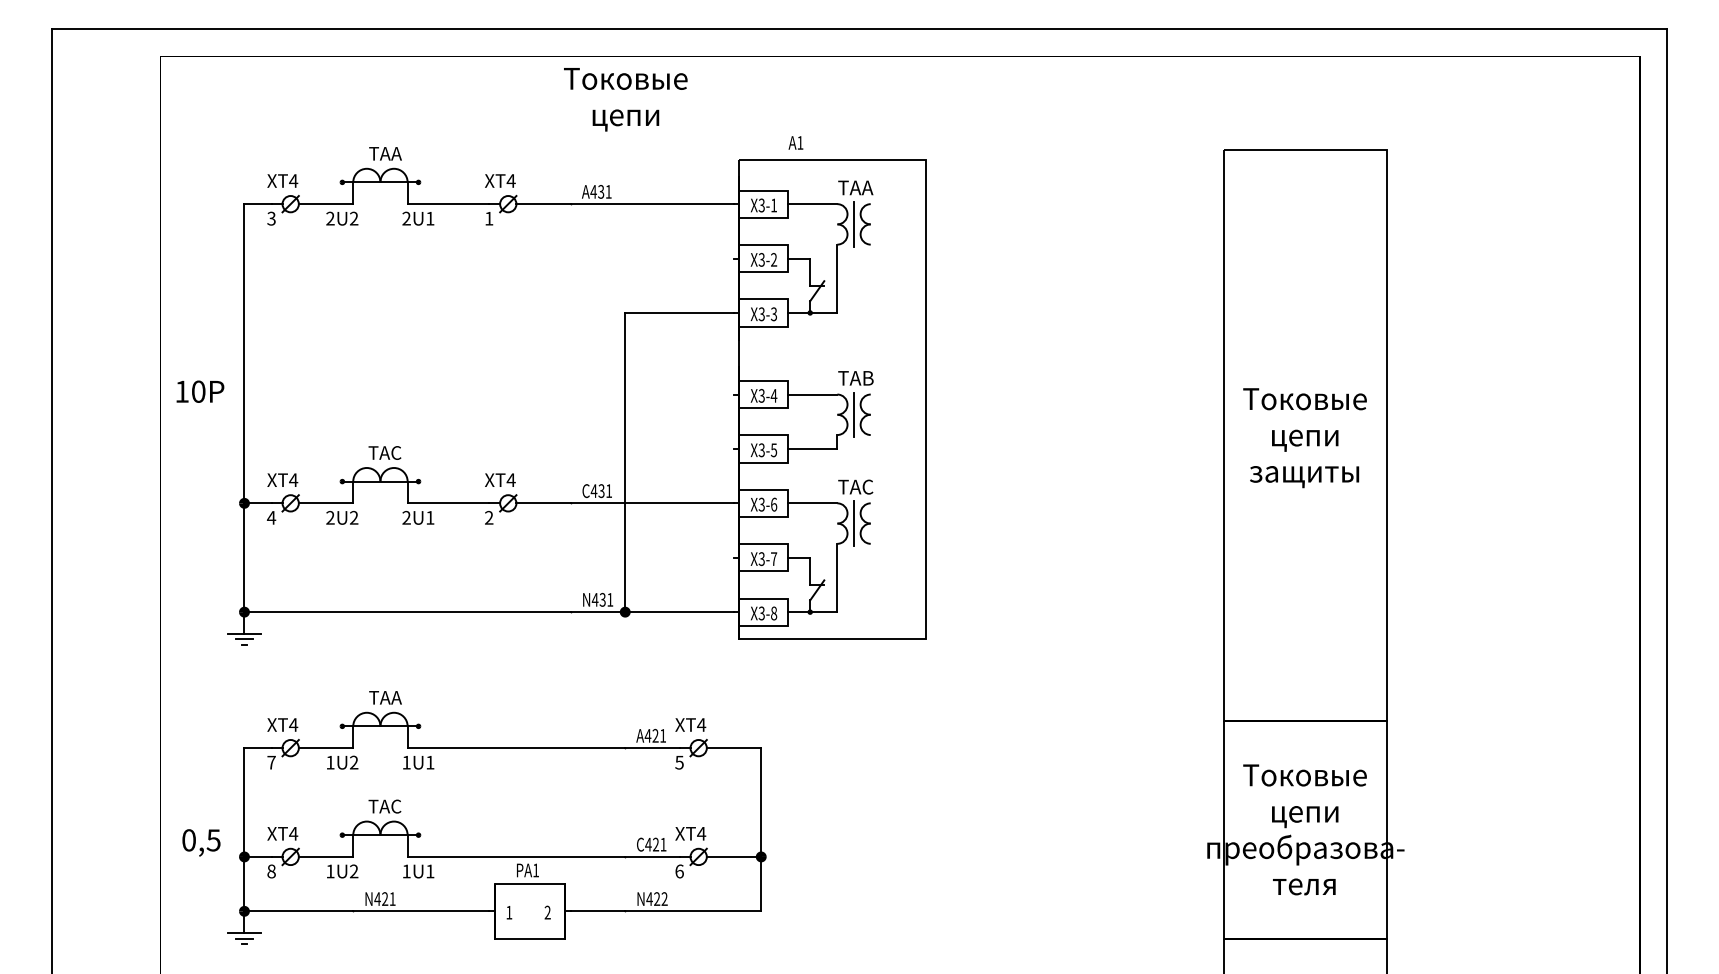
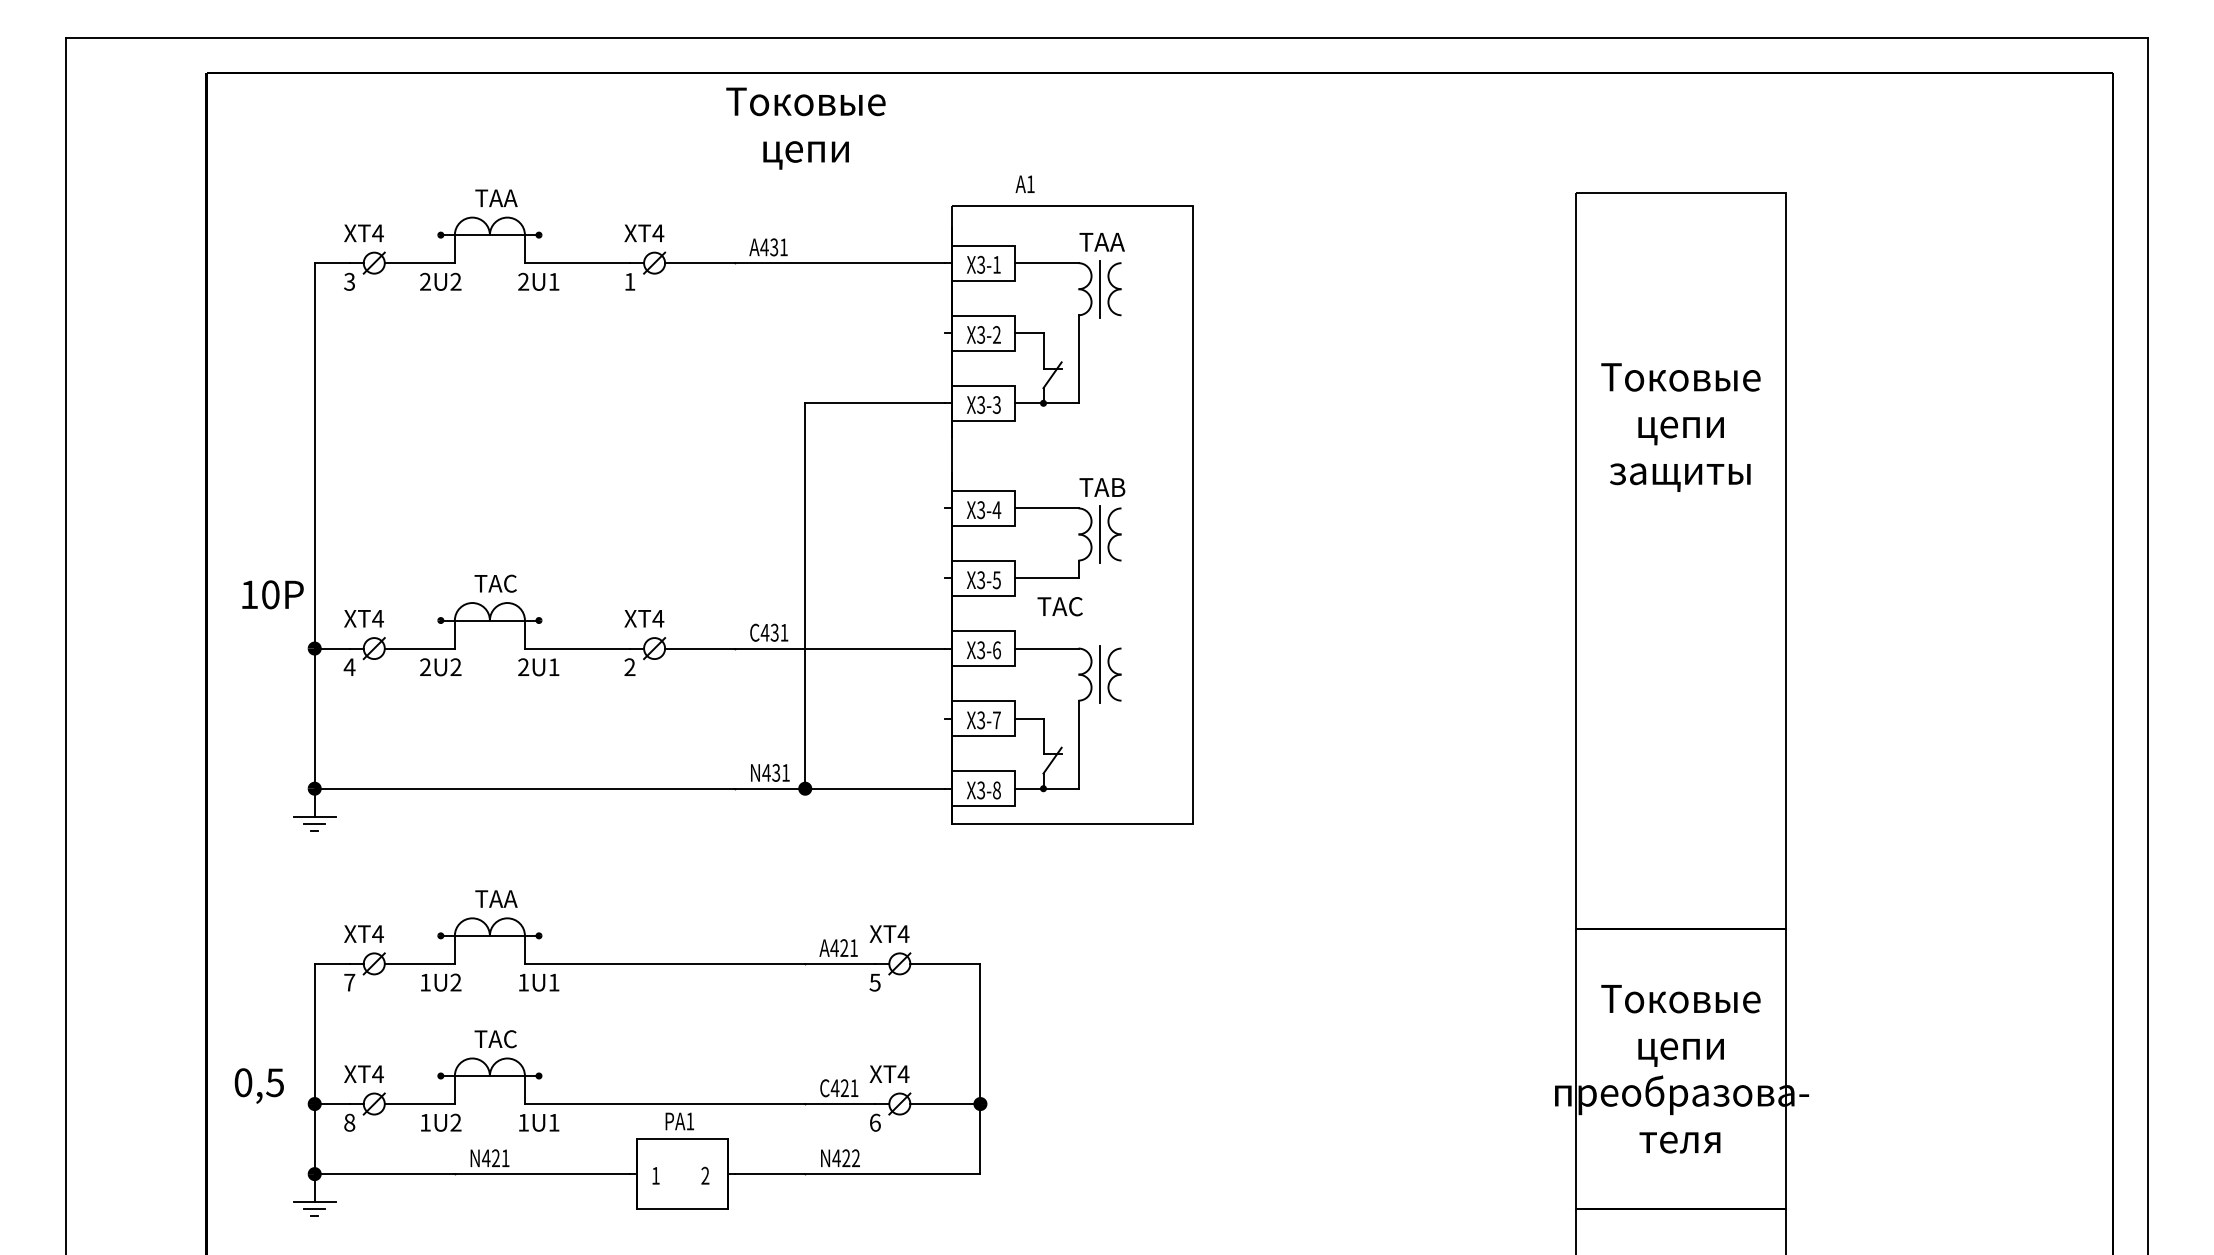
text: (200, 391) -> (272, 594), moved
text: (1304, 438) -> (1680, 427), moved
text: (855, 487) -> (1059, 606), moved

